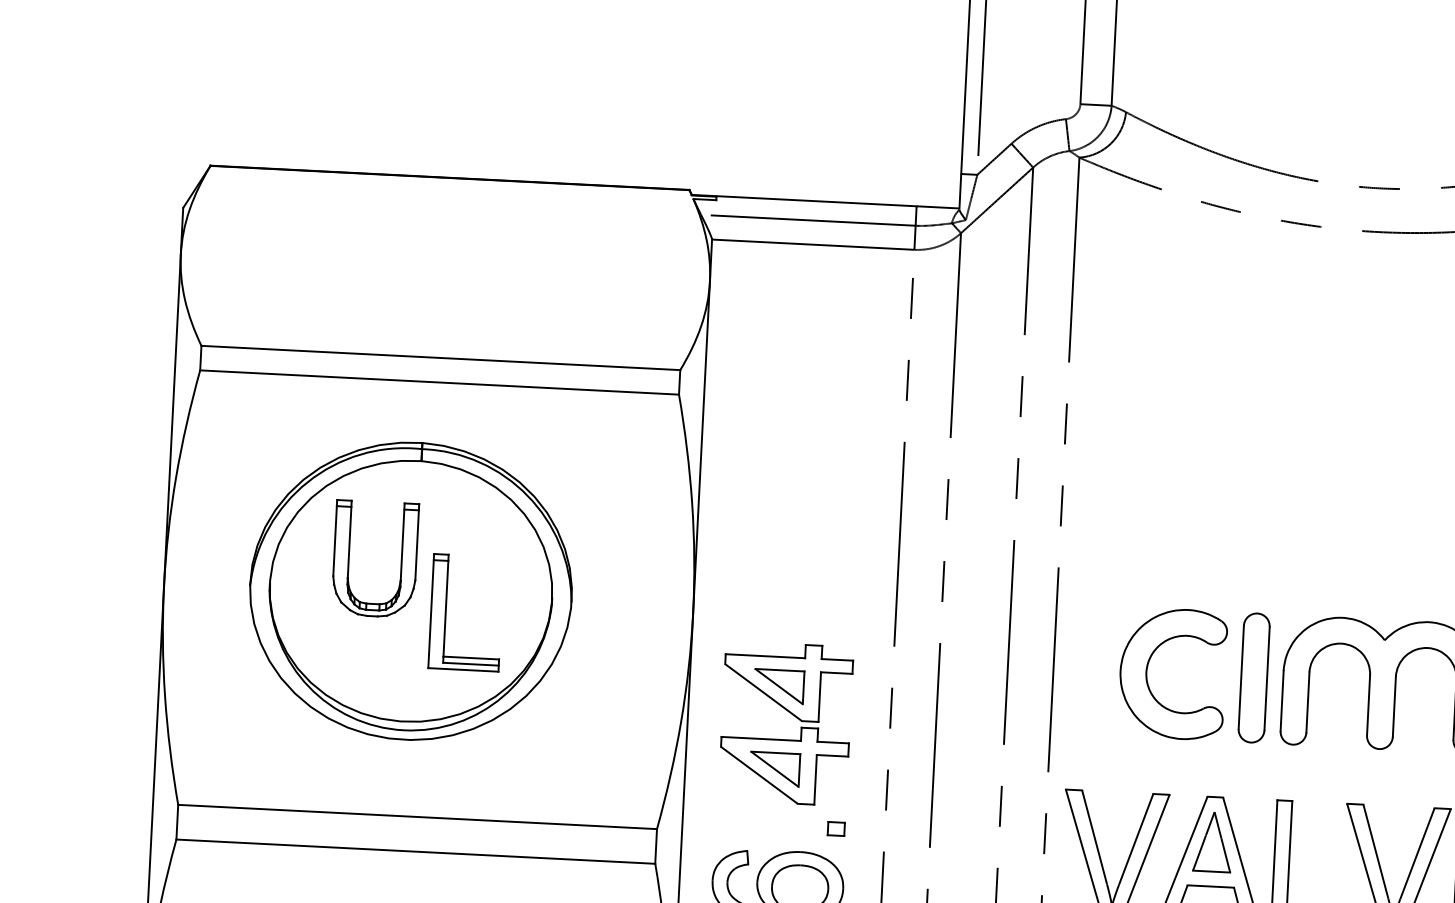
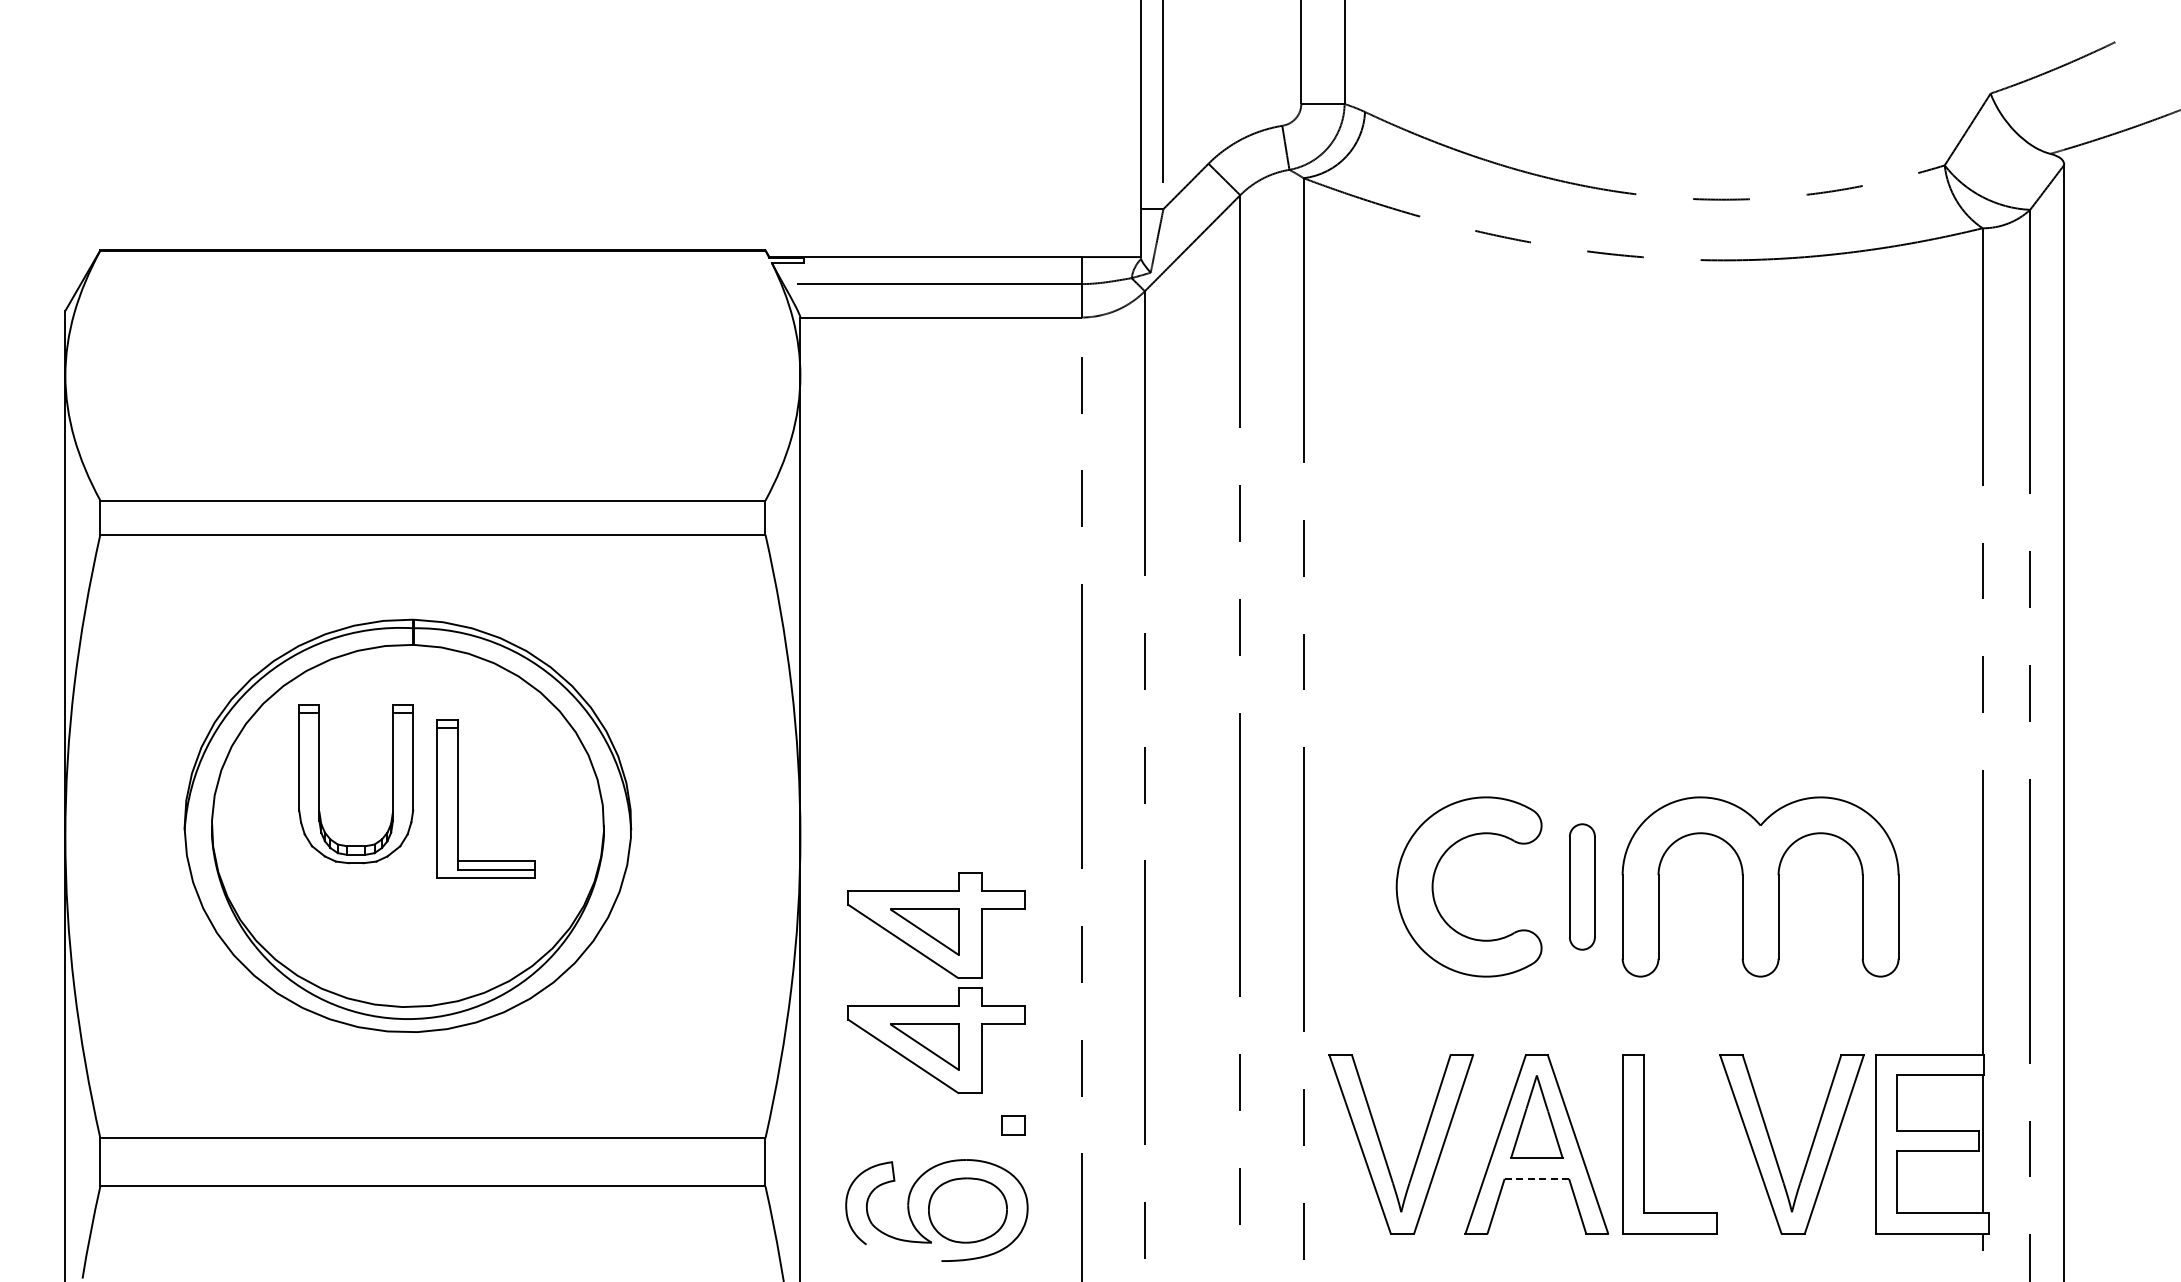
part: (446, 611) -> (458, 798), moved
part: (1254, 677) -> (1582, 886), size x0.7
line: (1211, 886) -> (1537, 1178), solid -> dashed

